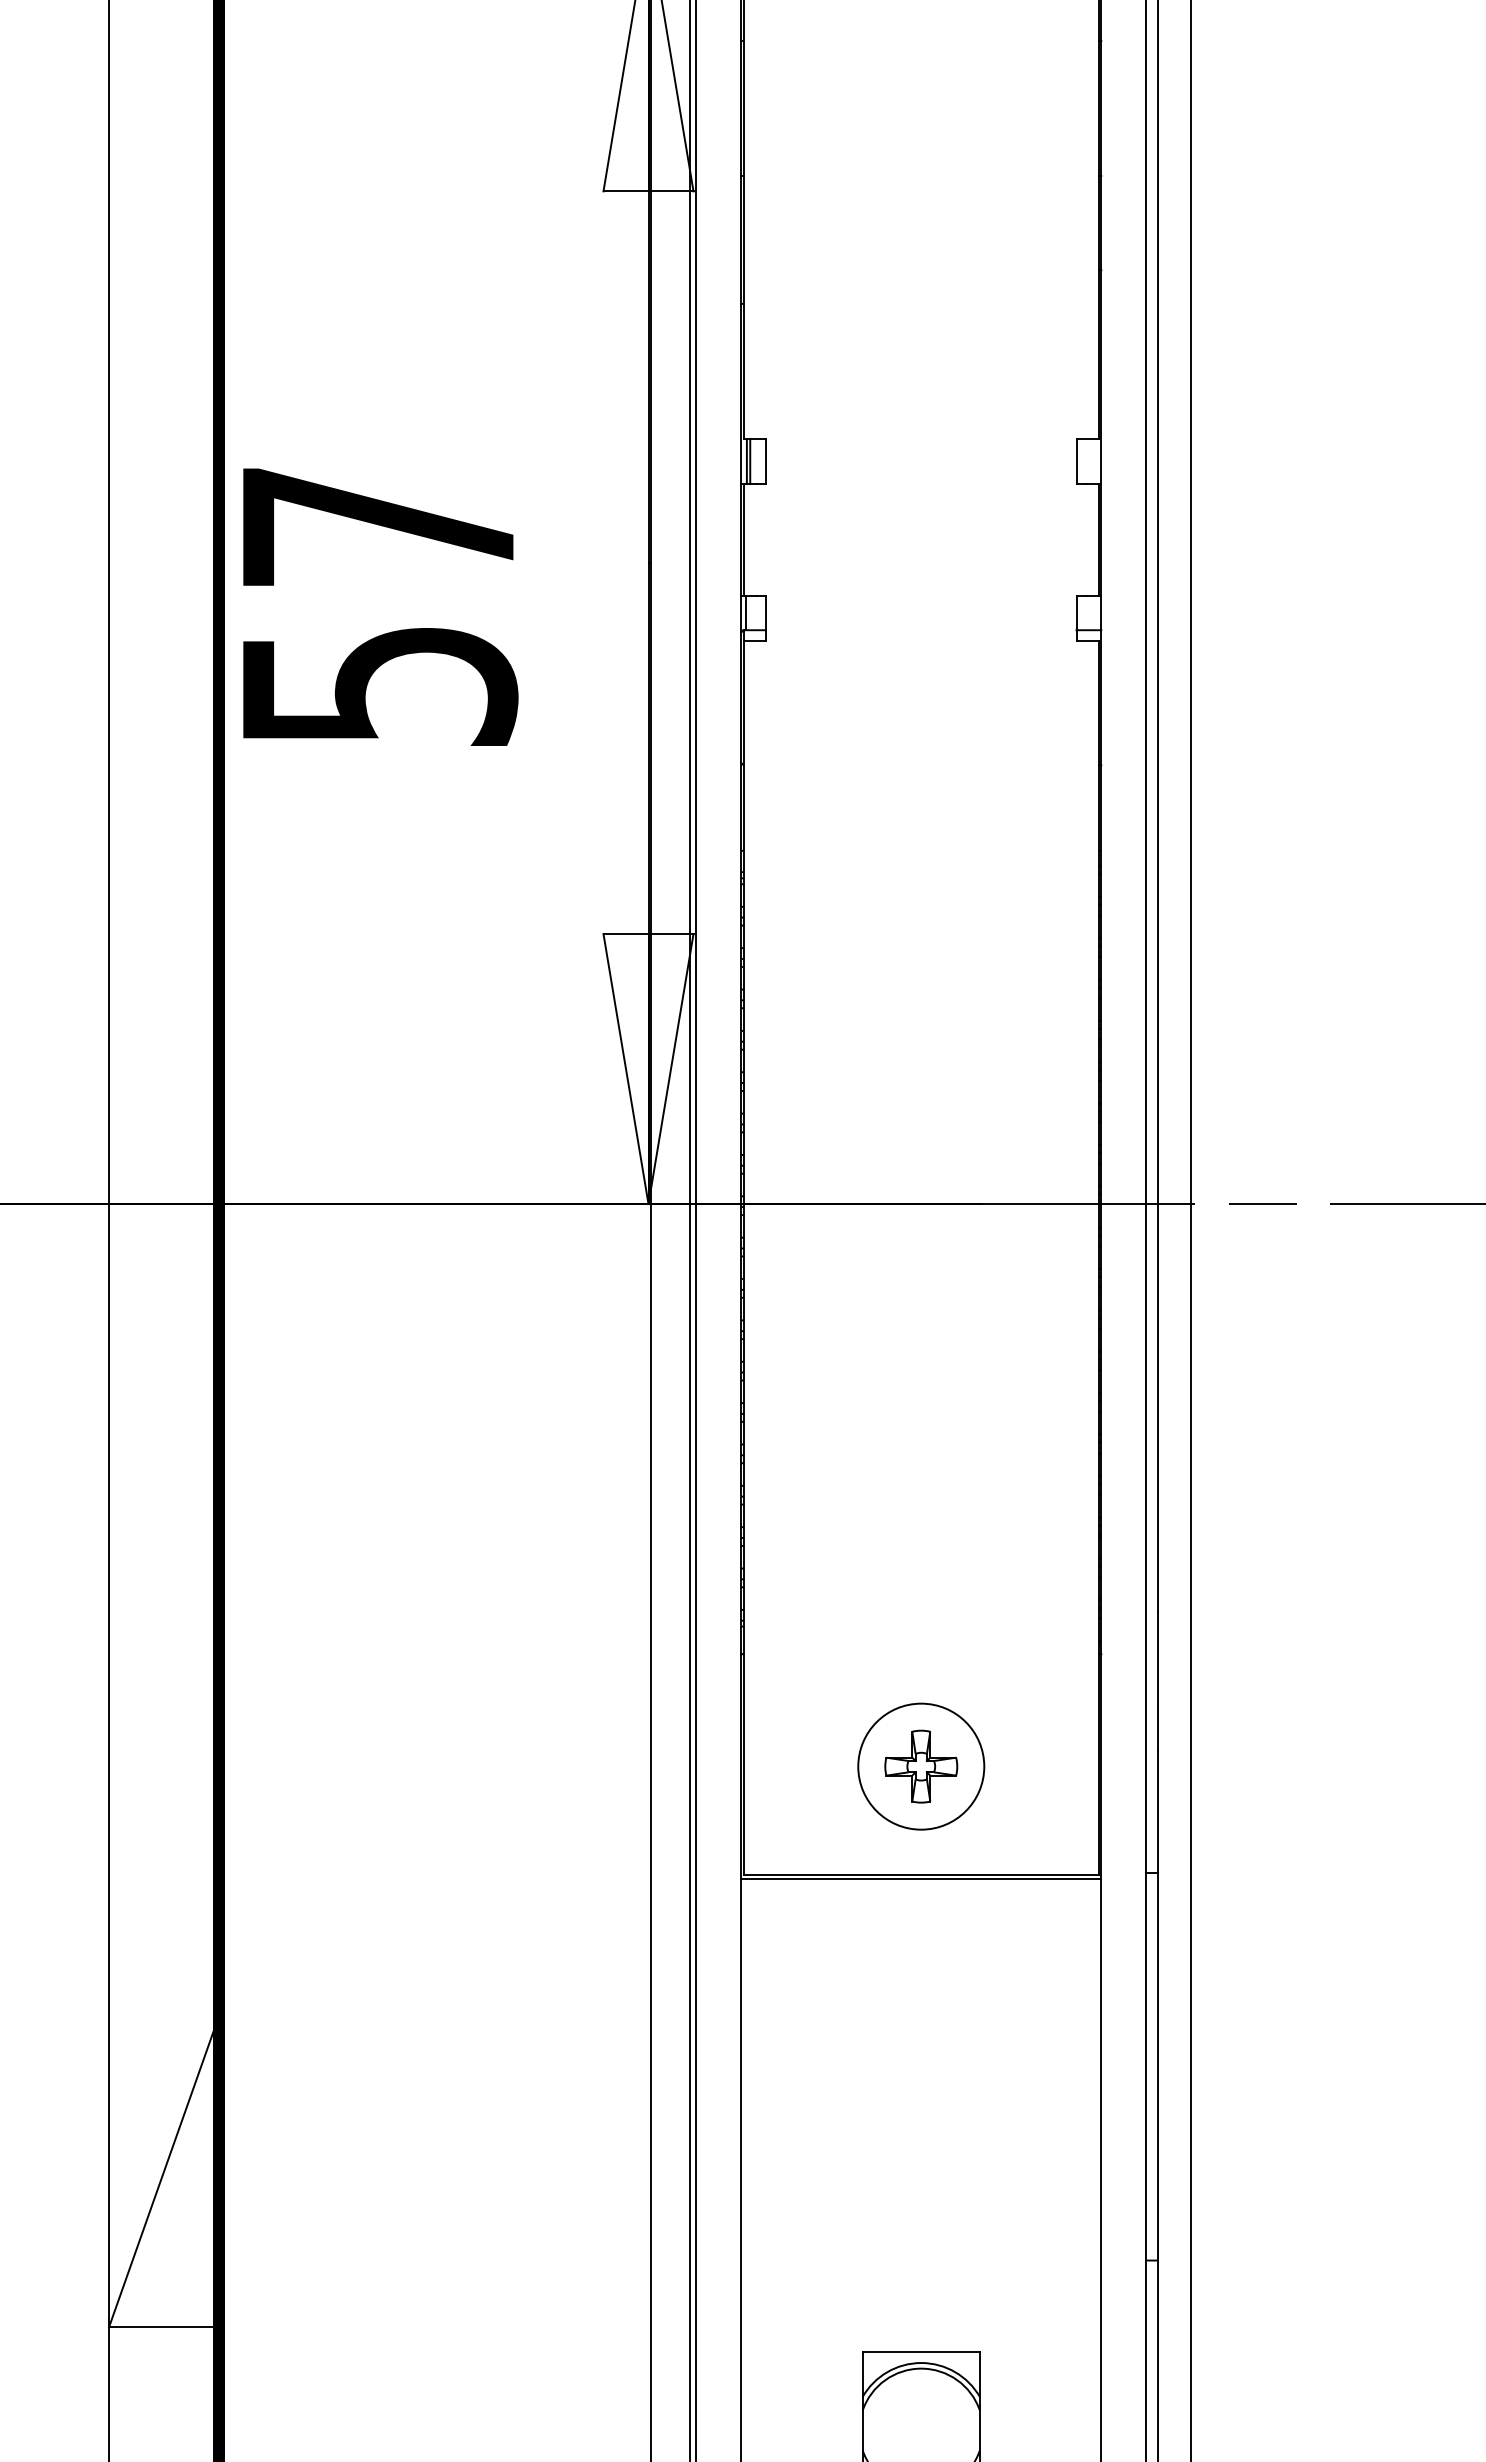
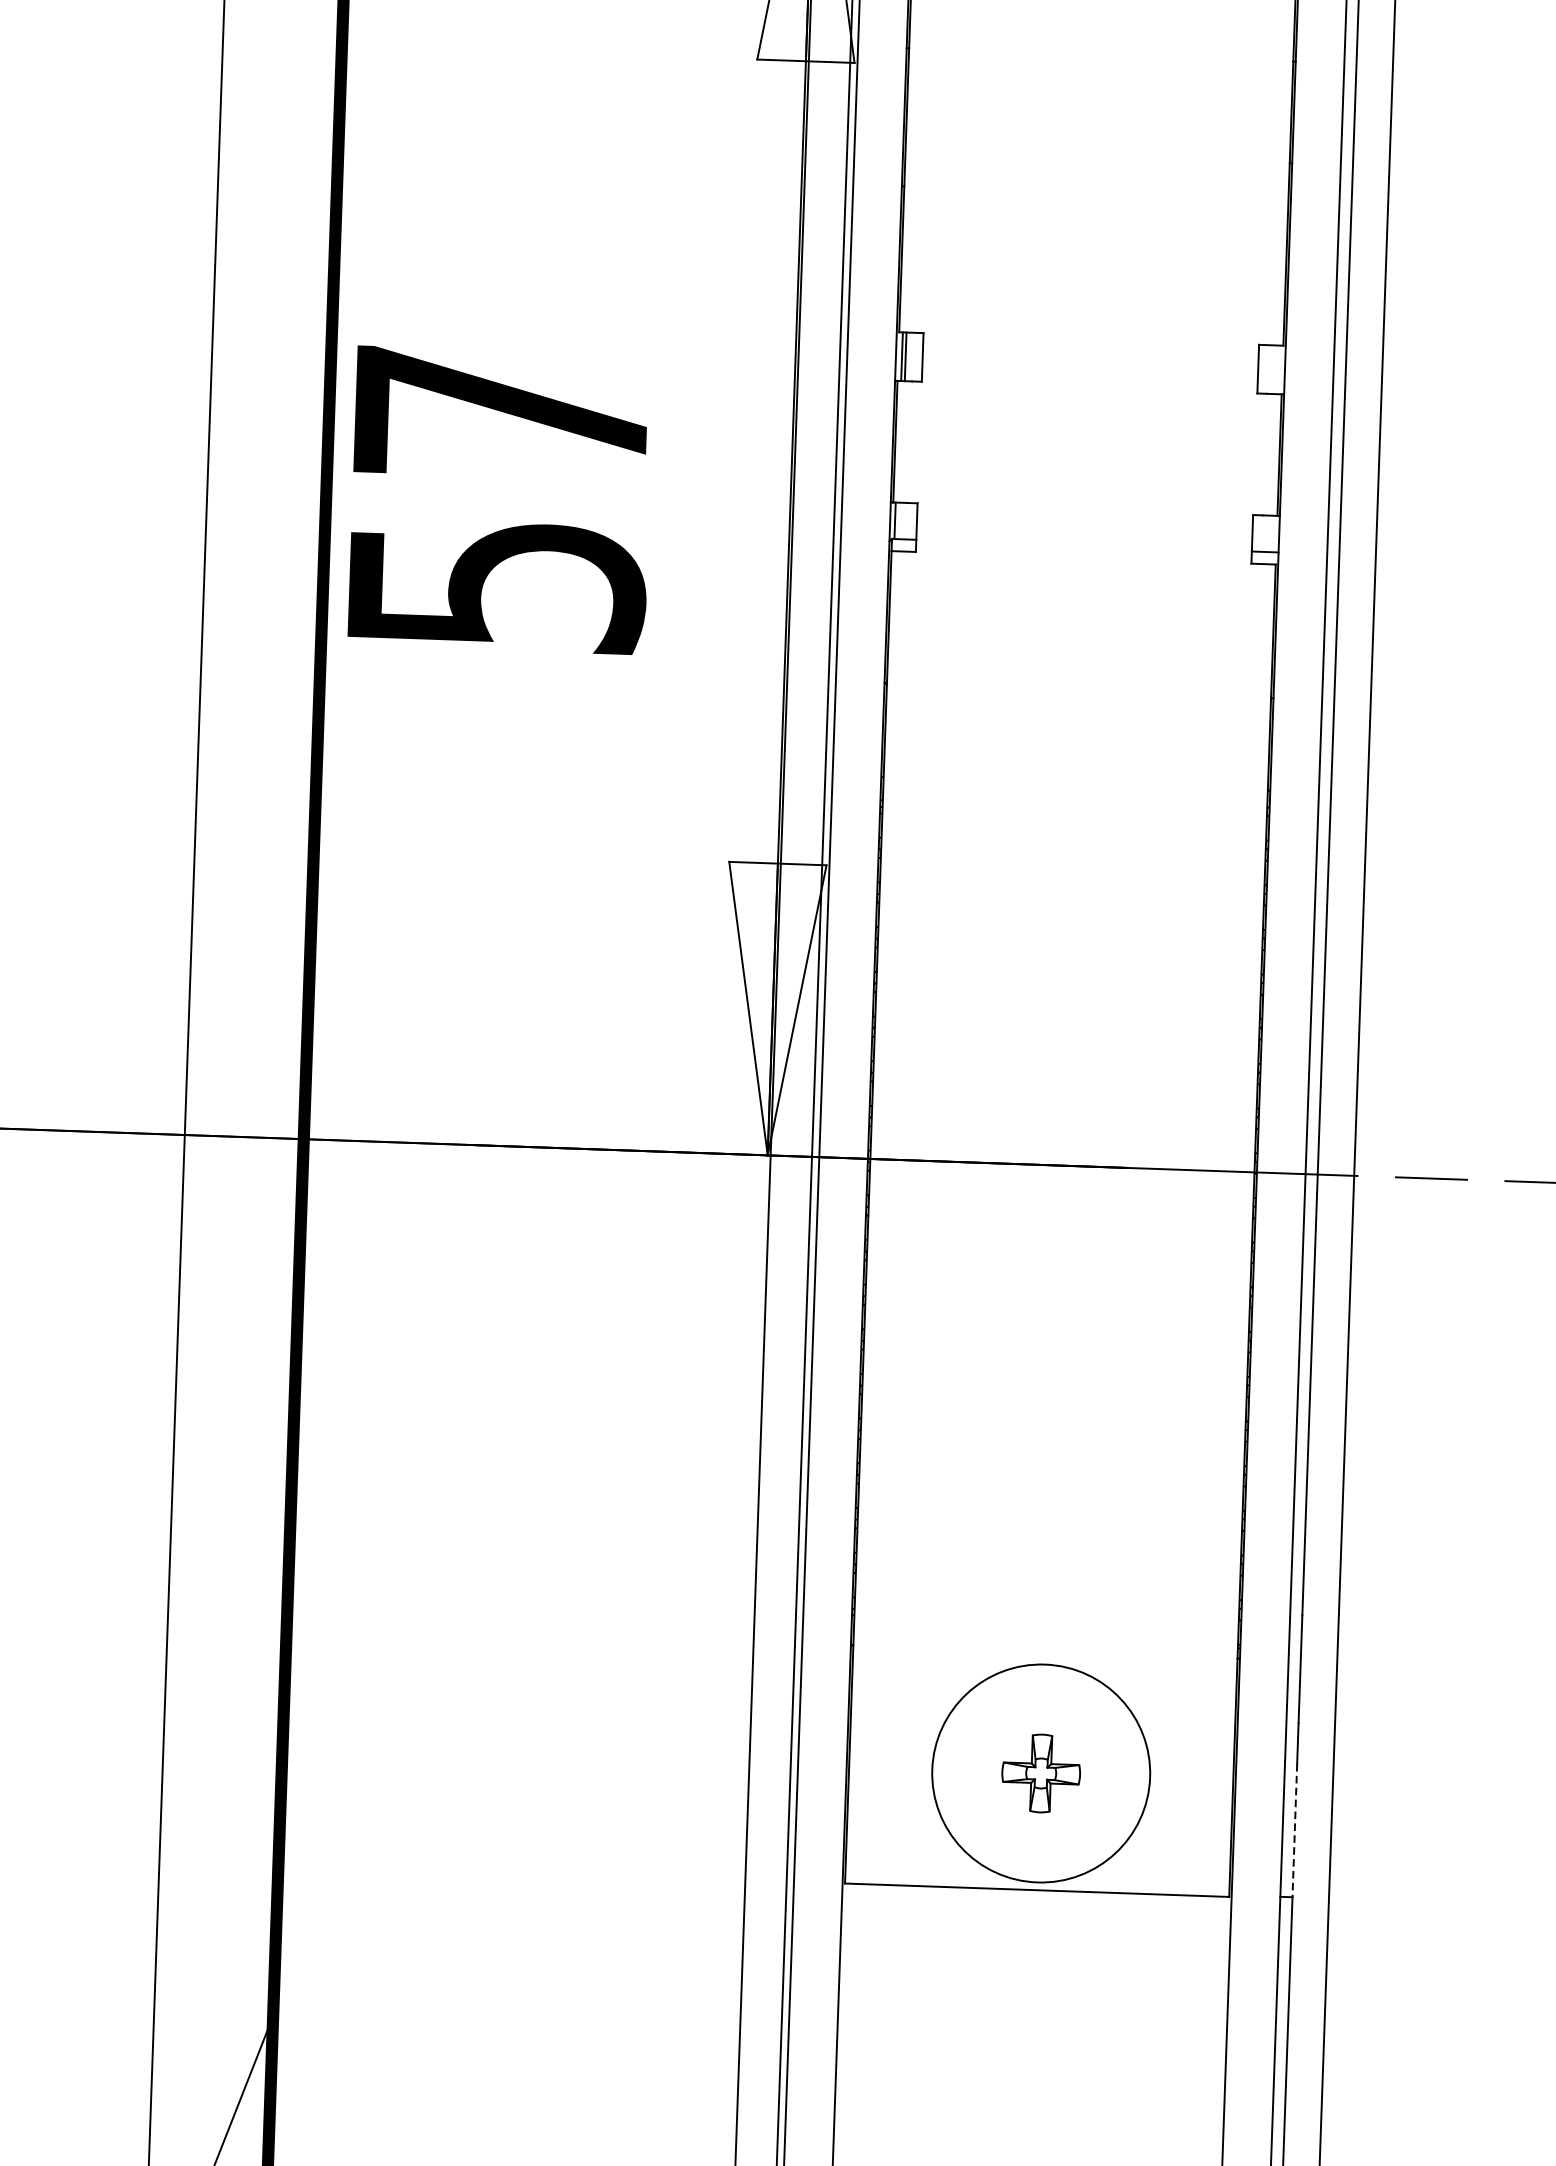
circle: (921, 1766) -> (1041, 1773), size x1.6
line: (1157, 1811) -> (1294, 1830), solid -> dashed
line: (921, 1879) -> (1037, 1895), removed

